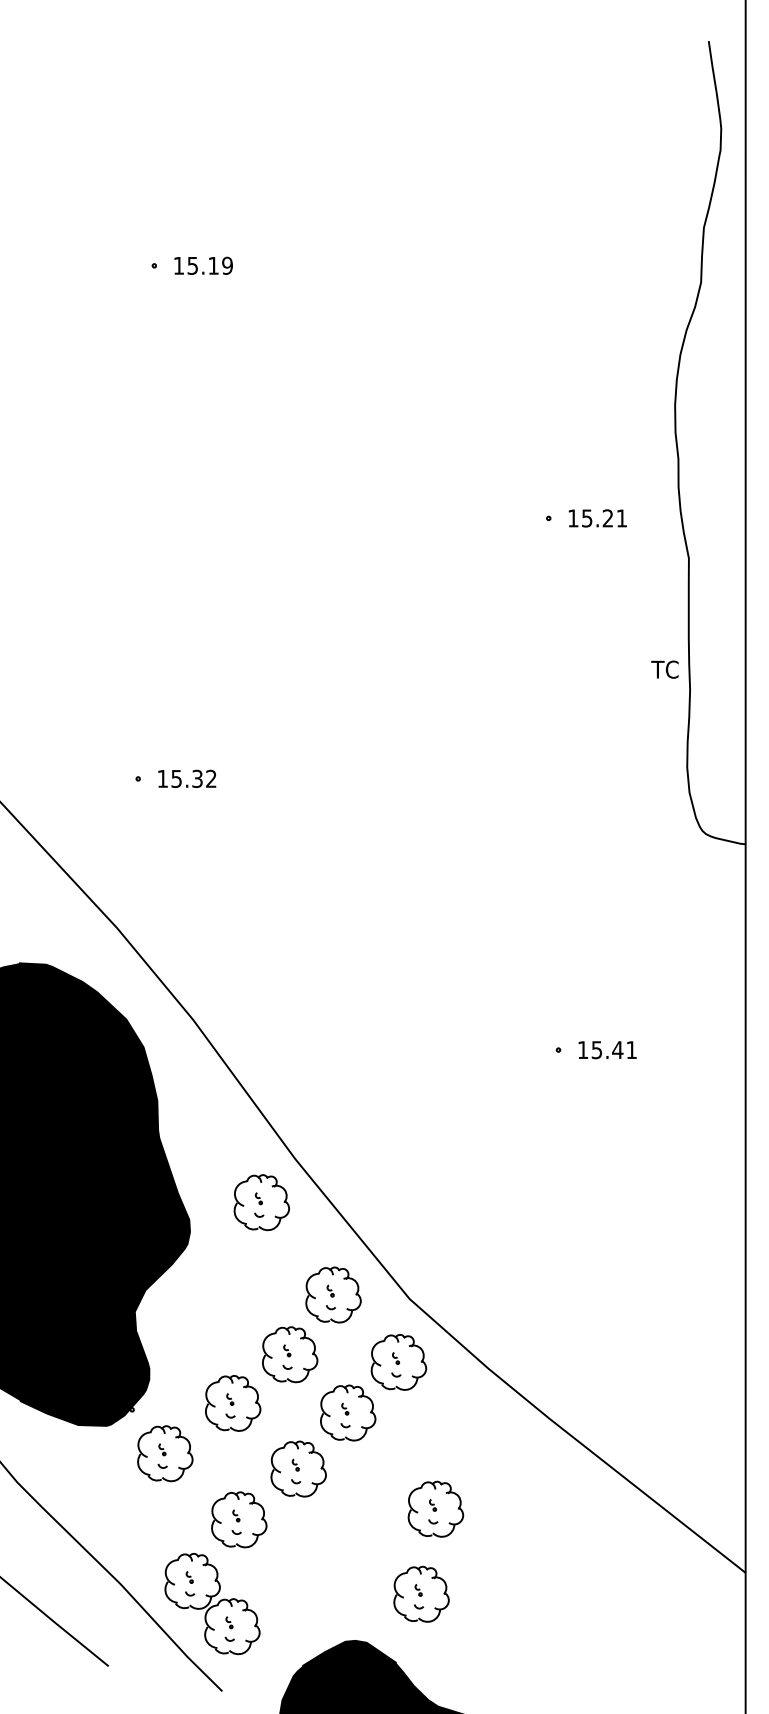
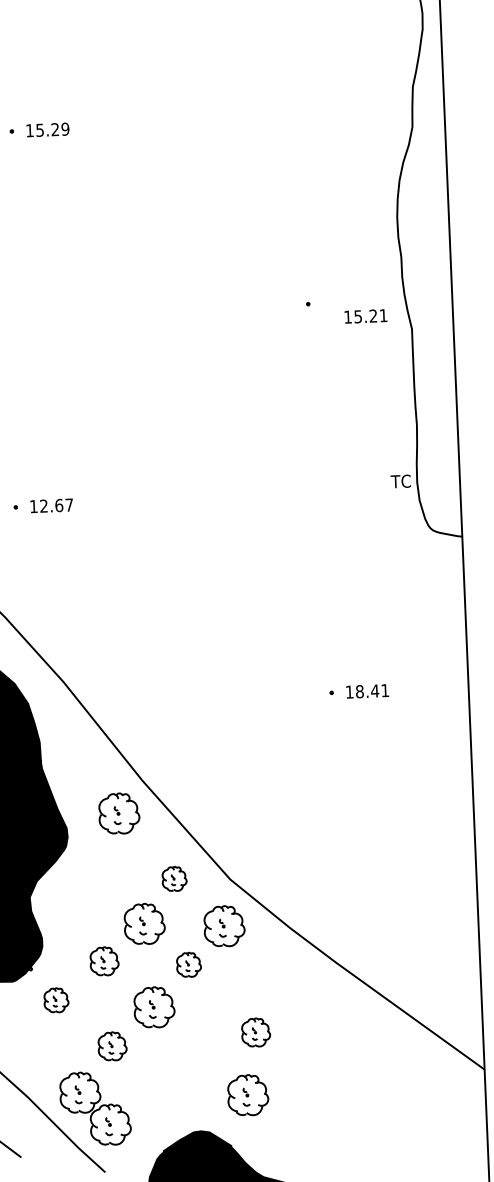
text: (213, 265) -> (55, 129), 15.19 -> 15.29
text: (597, 518) -> (365, 316), moved
text: (664, 669) -> (400, 481), moved
text: (193, 778) -> (56, 505), 15.32 -> 12.67
text: (596, 1050) -> (359, 692), 15.41 -> 18.41
part: (333, 1294) -> (174, 878), size x0.6
part: (233, 1403) -> (104, 961), size x0.7
part: (348, 1412) -> (189, 964), size x0.6
part: (165, 1453) -> (56, 1000), size x0.6
part: (435, 1508) -> (255, 1032), size x0.7
part: (239, 1519) -> (112, 1046), size x0.7

